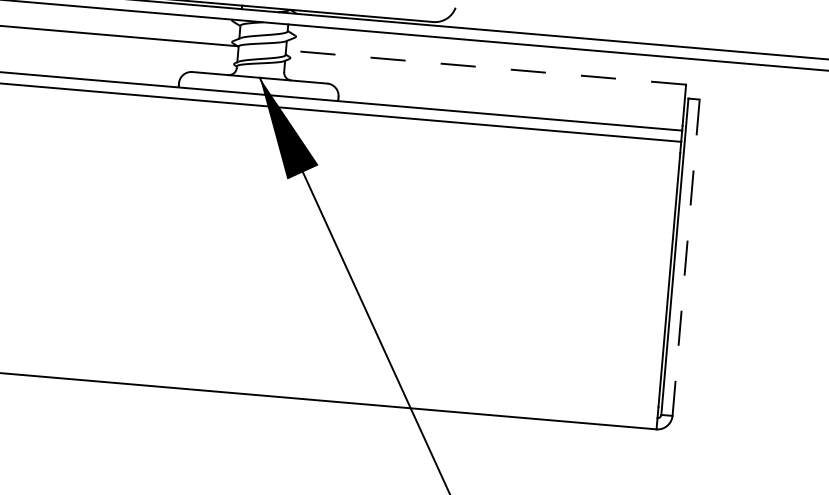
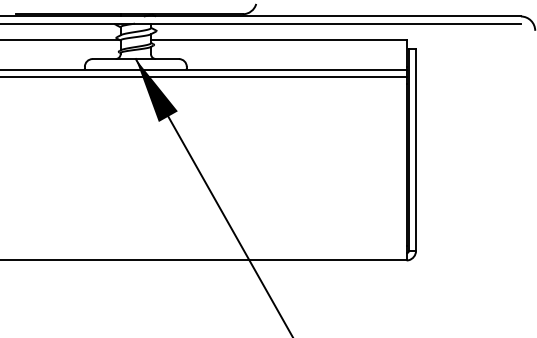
line: (485, 67) -> (278, 40), dashed -> solid
line: (686, 257) -> (416, 149), dashed -> solid

